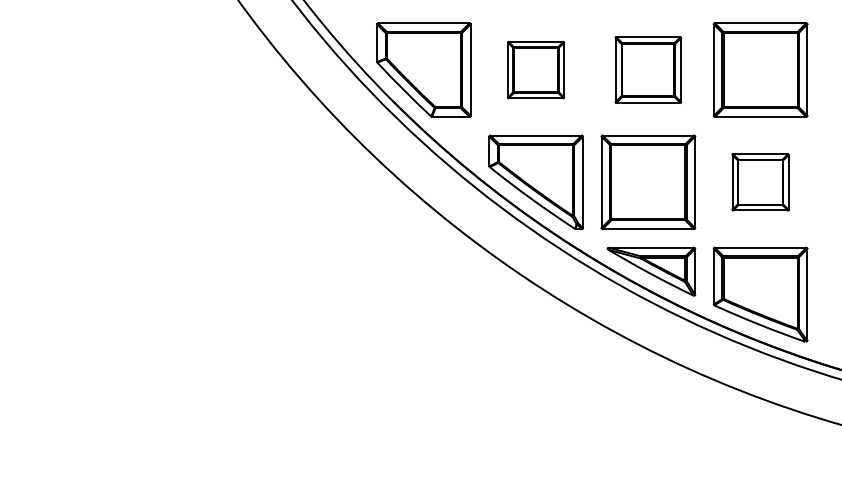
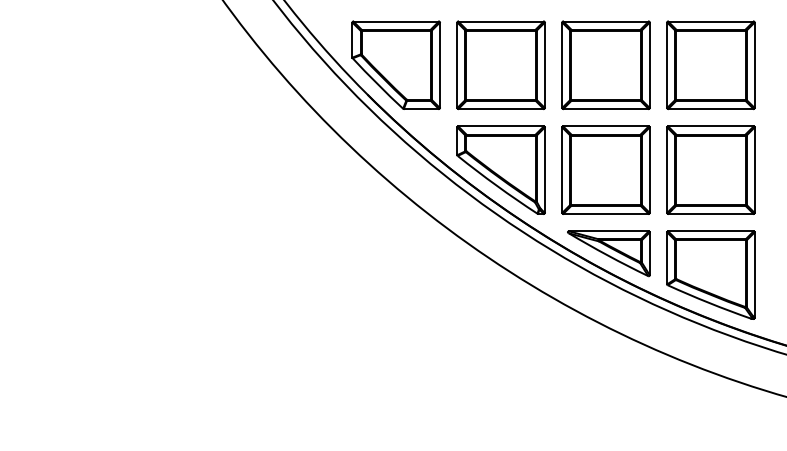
part: (535, 69) -> (500, 64), size x1.67
part: (648, 69) -> (606, 64), size x1.43
part: (760, 182) -> (710, 170), size x1.67

